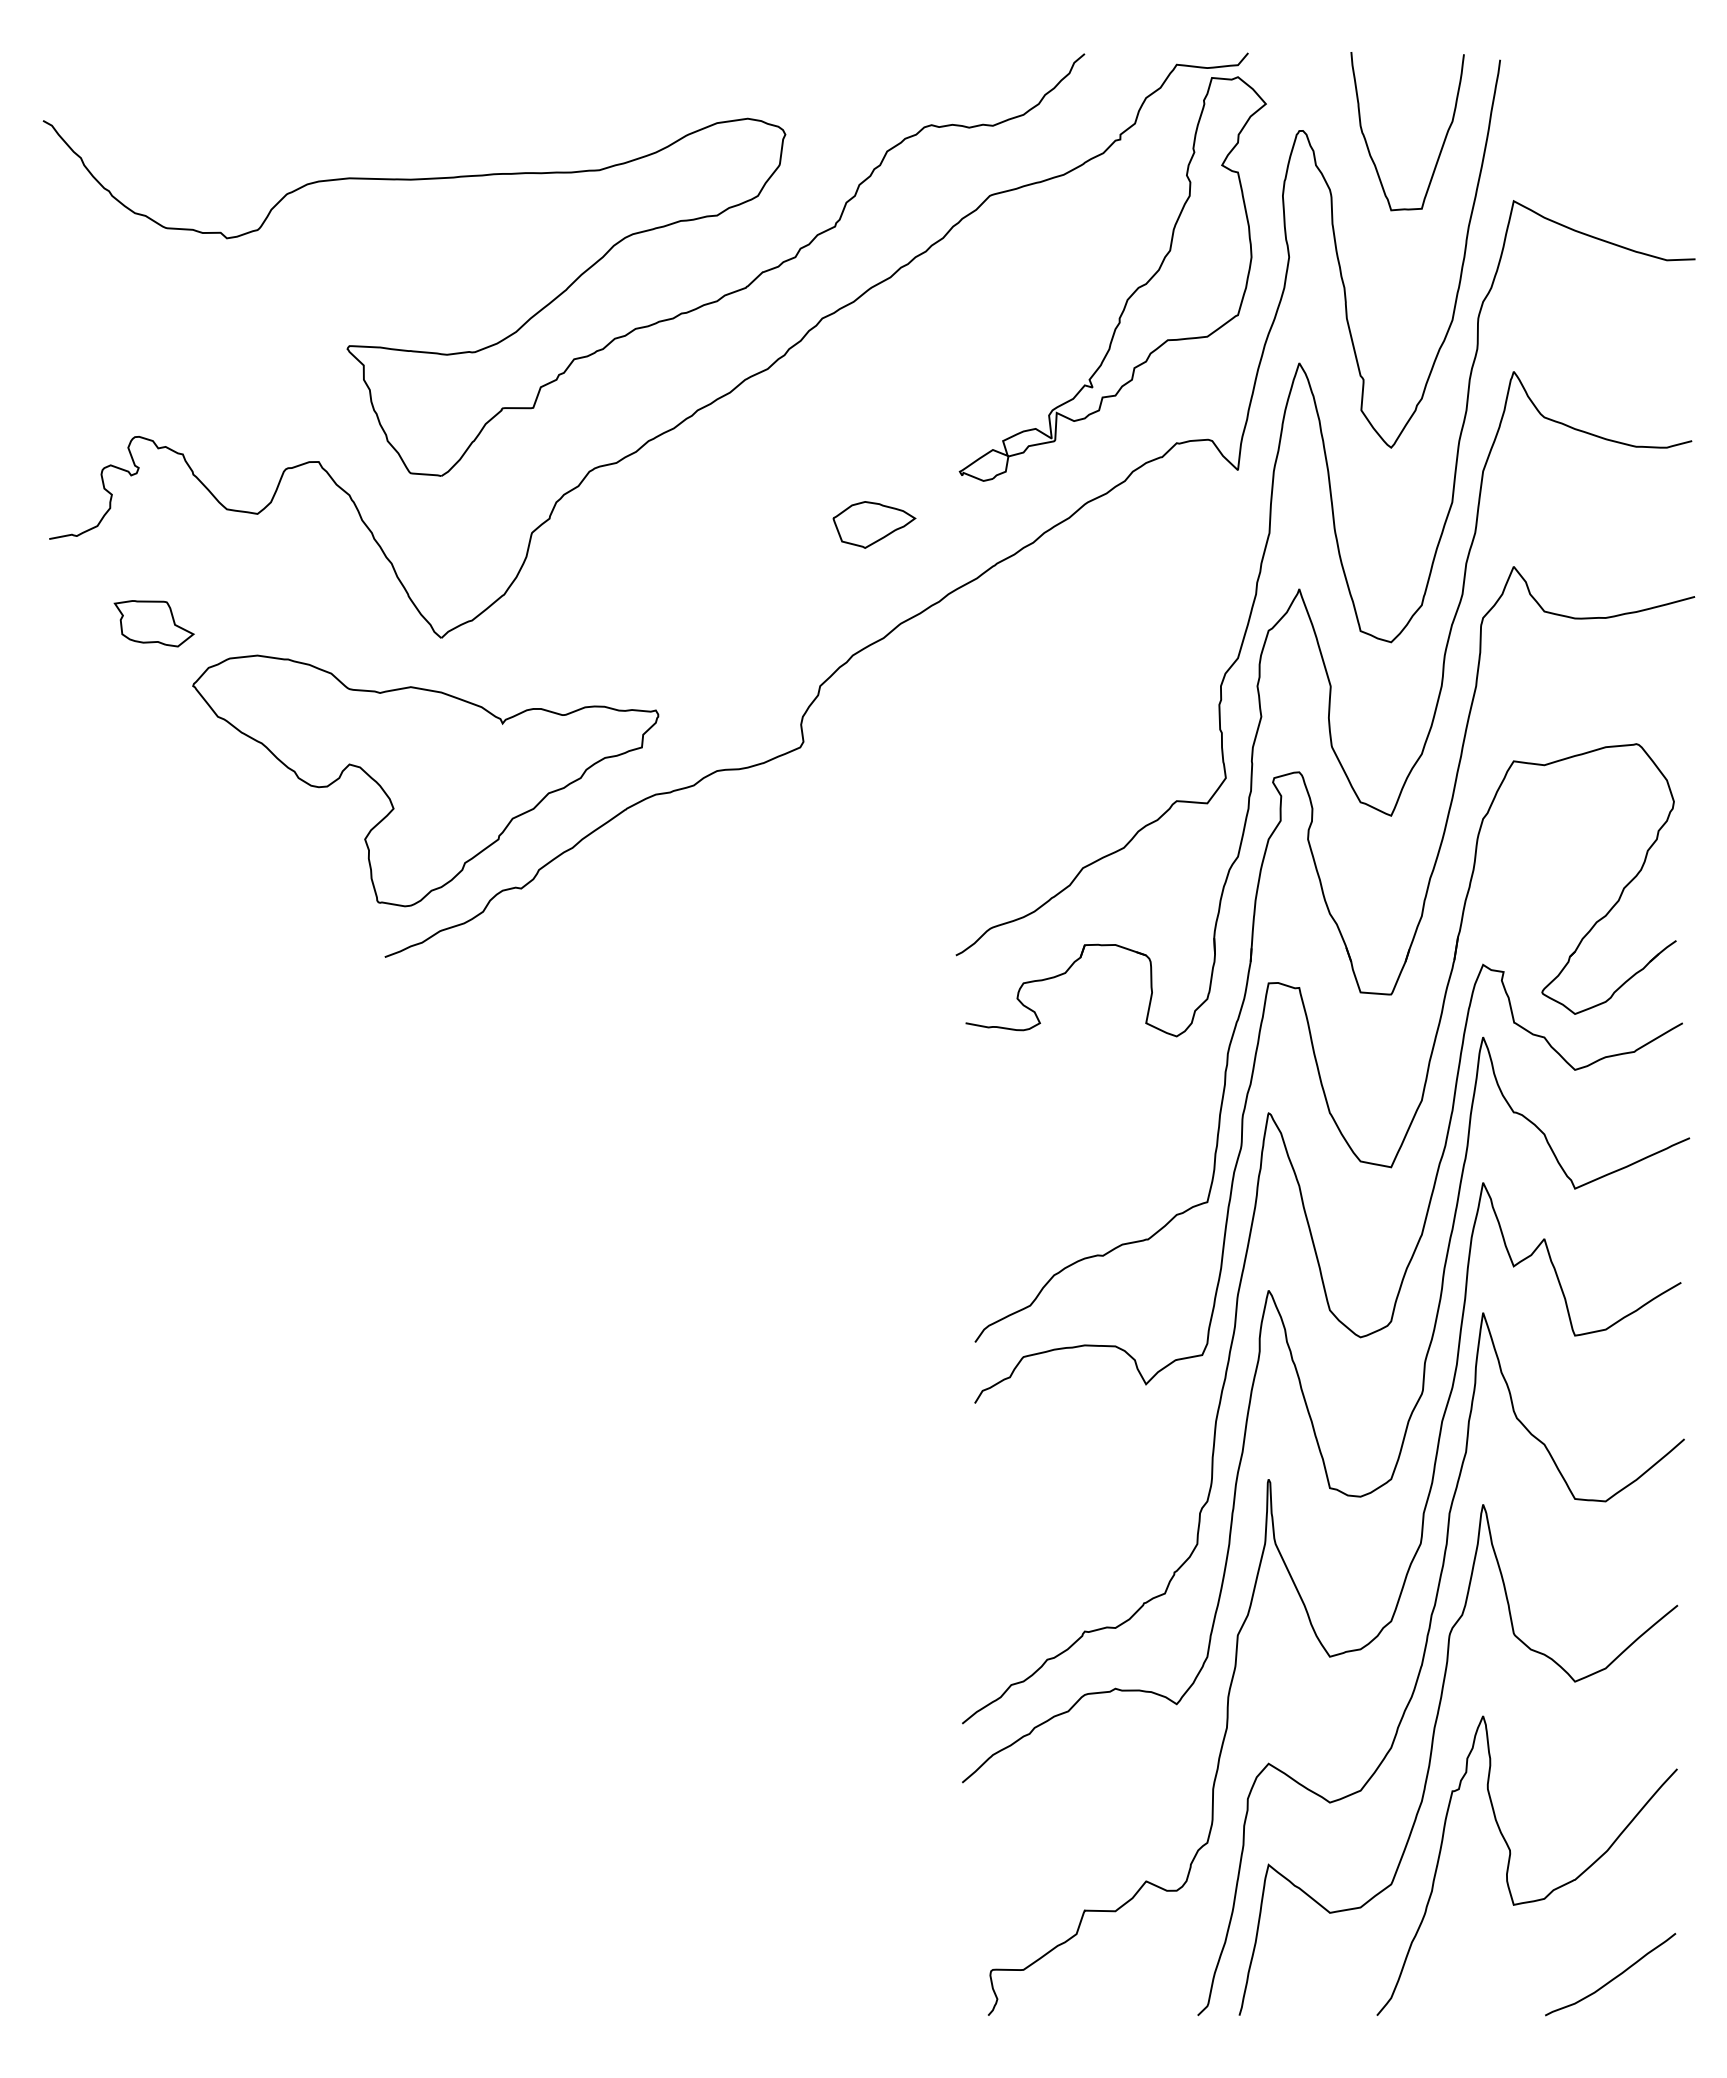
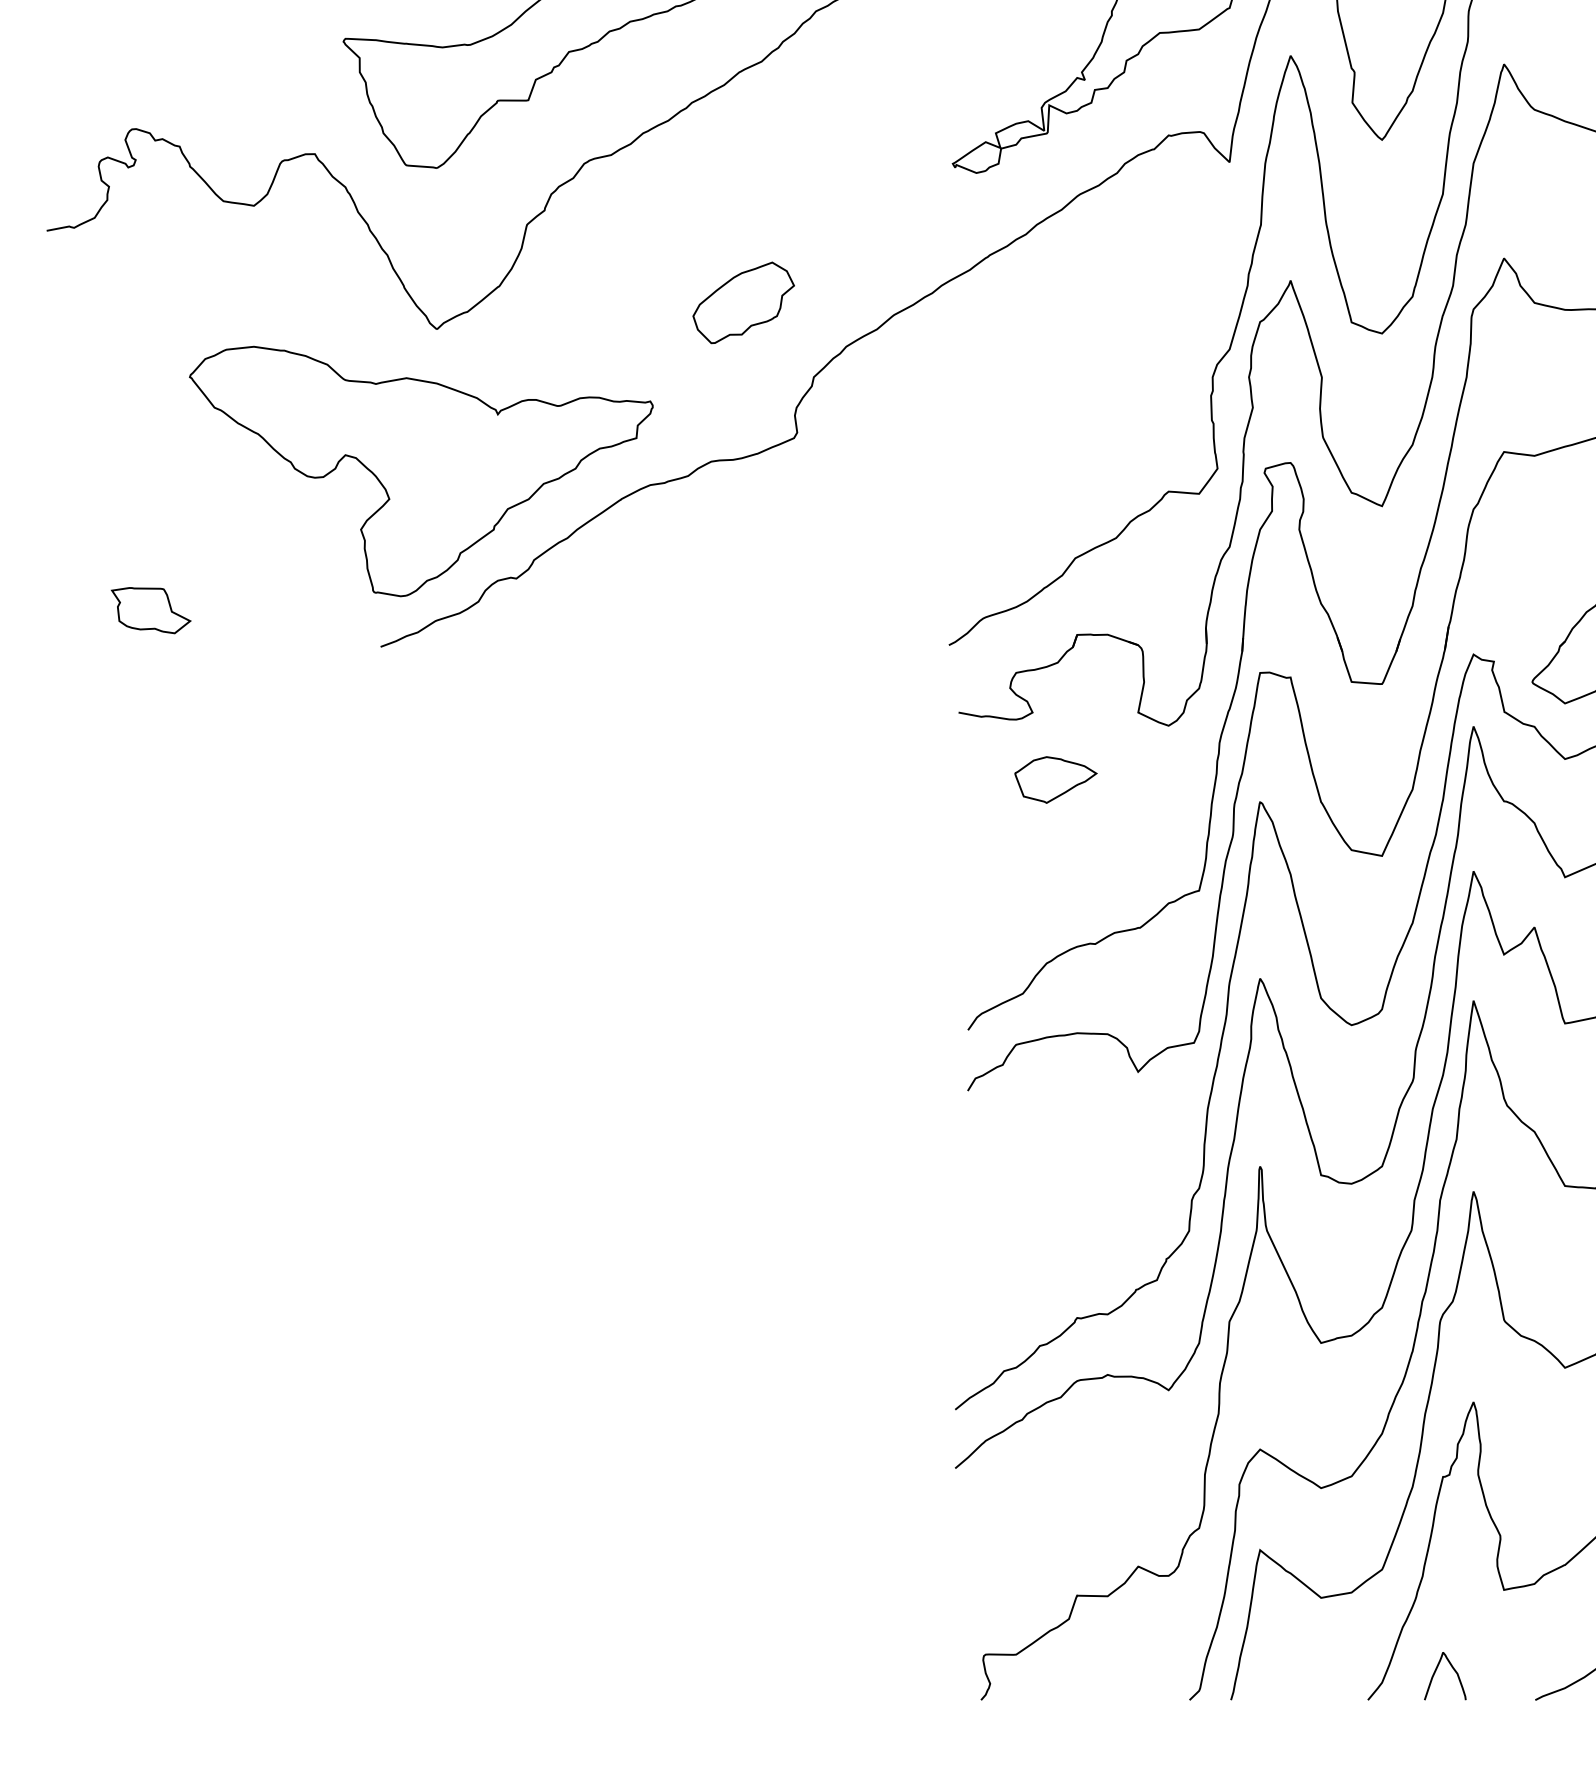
part: (874, 524) -> (1055, 779), moved
part: (749, 611) -> (743, 302), added
part: (153, 623) -> (150, 610), moved
curve: (1445, 1987) -> (1436, 1672), added

